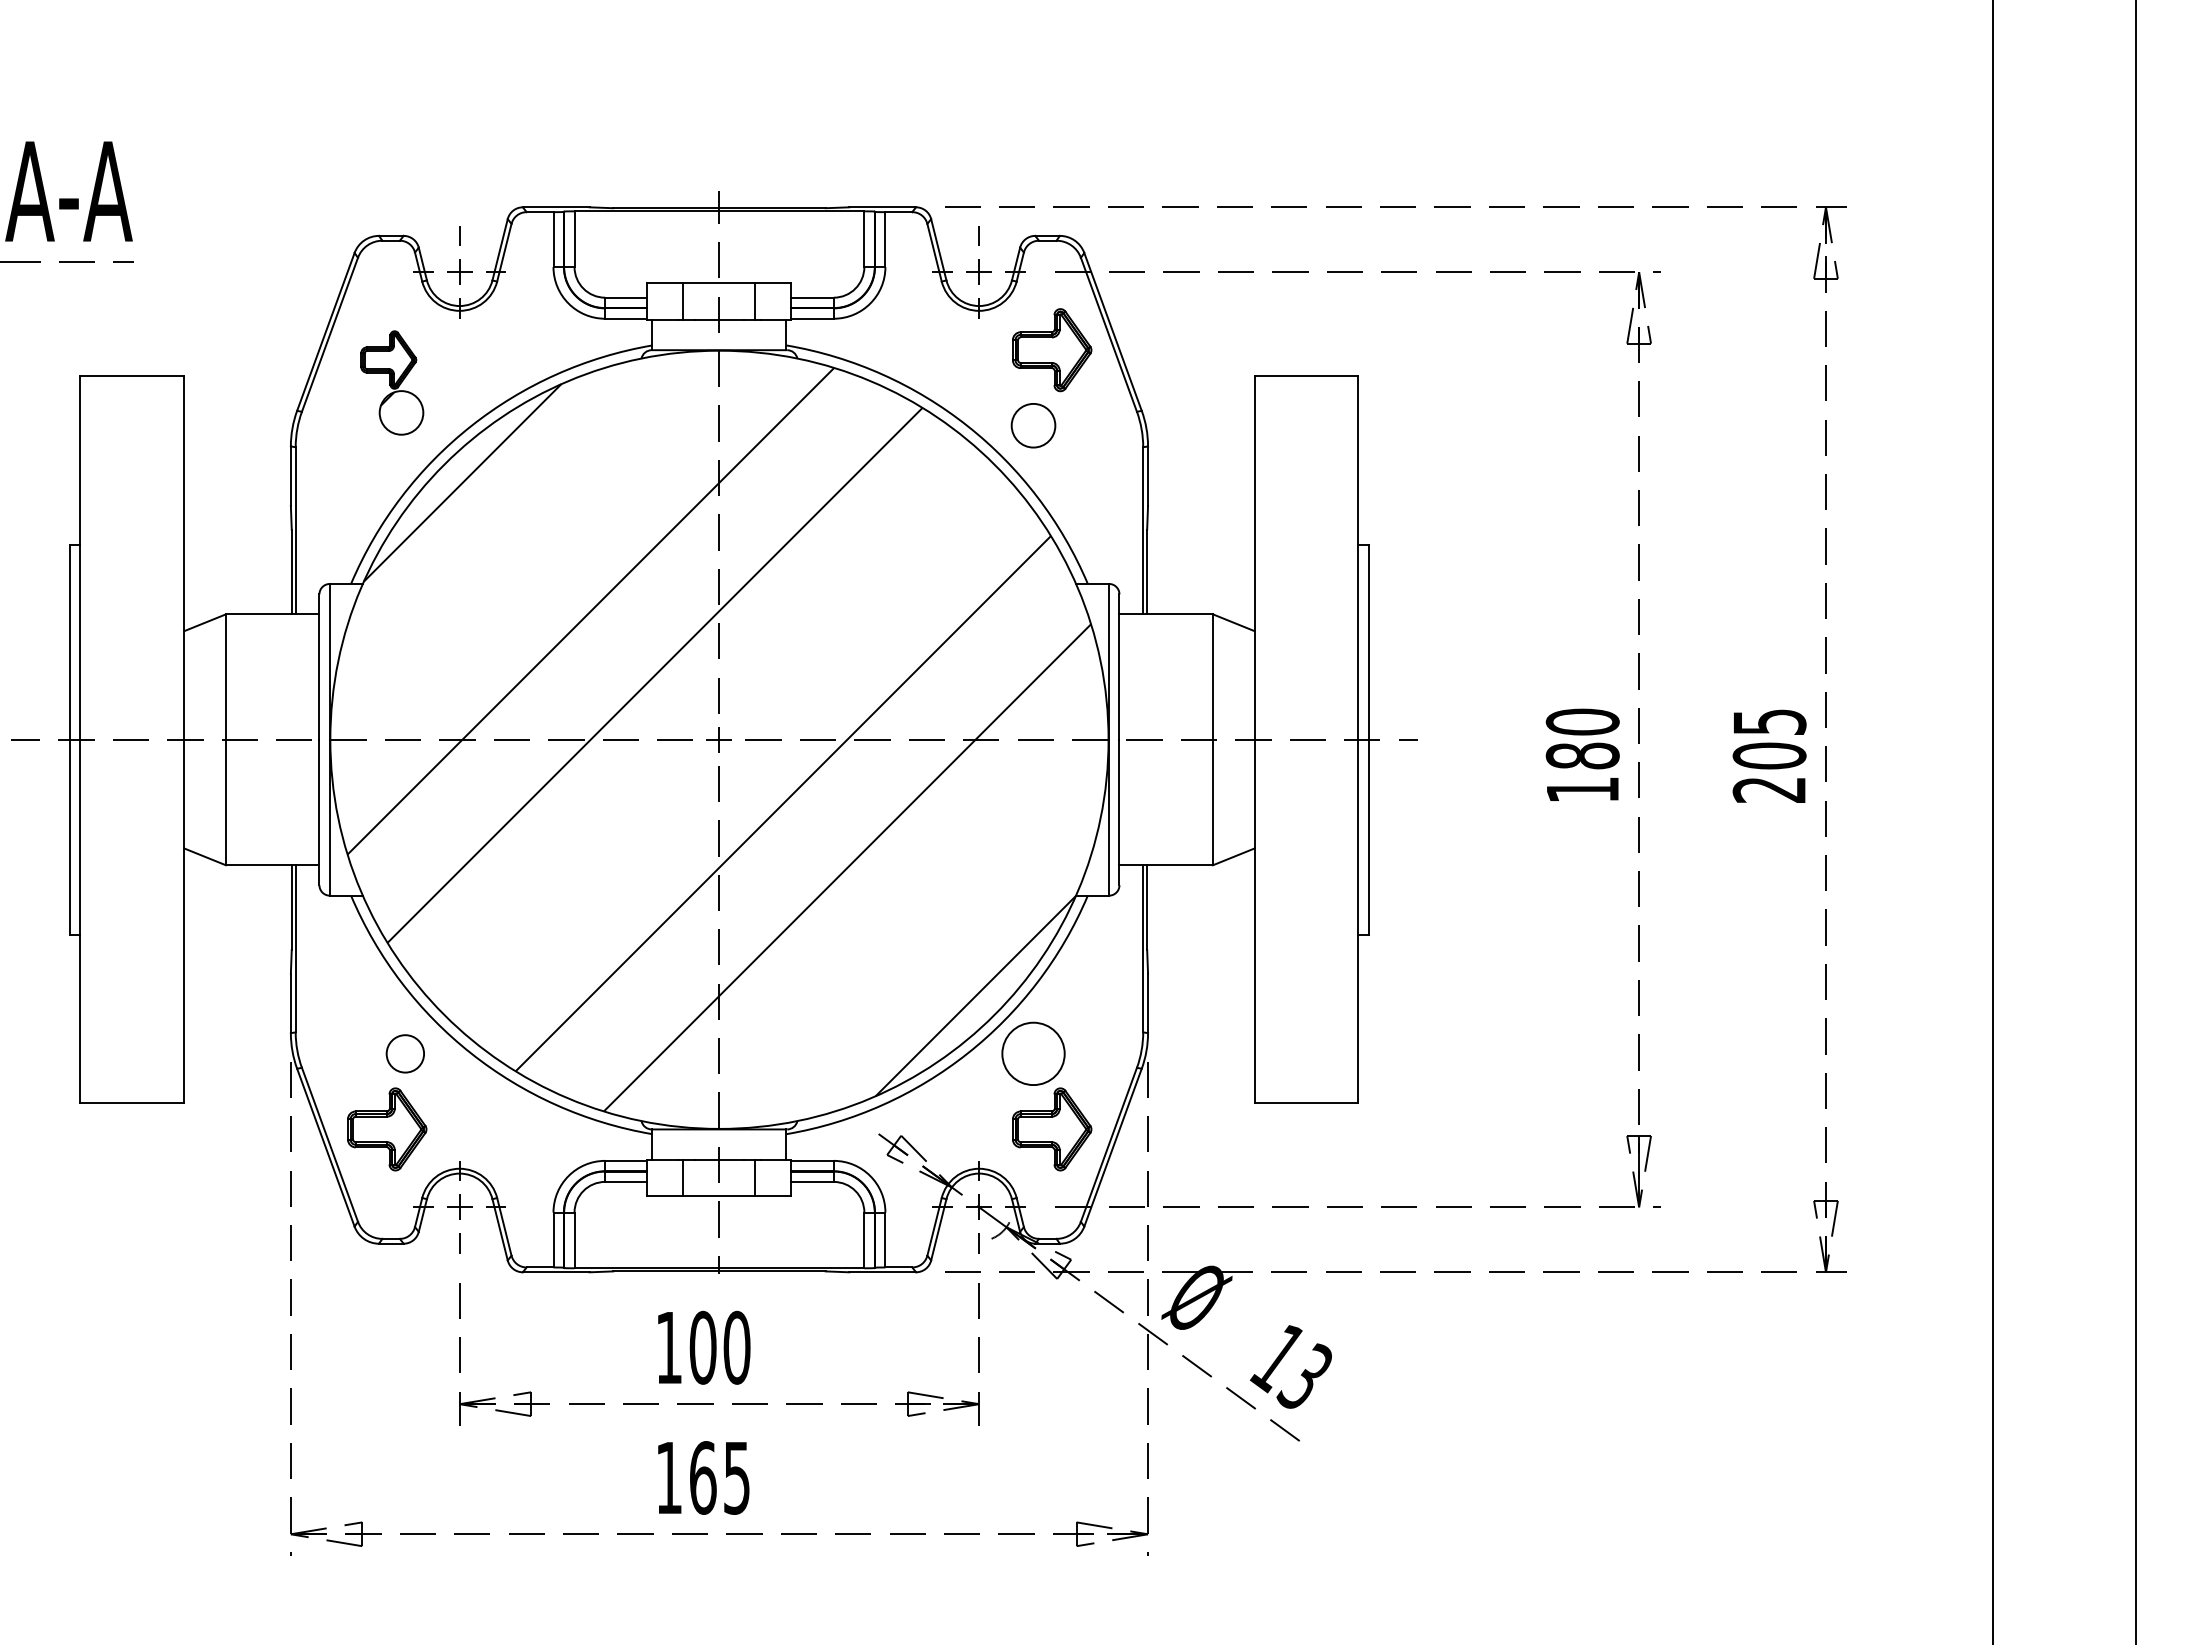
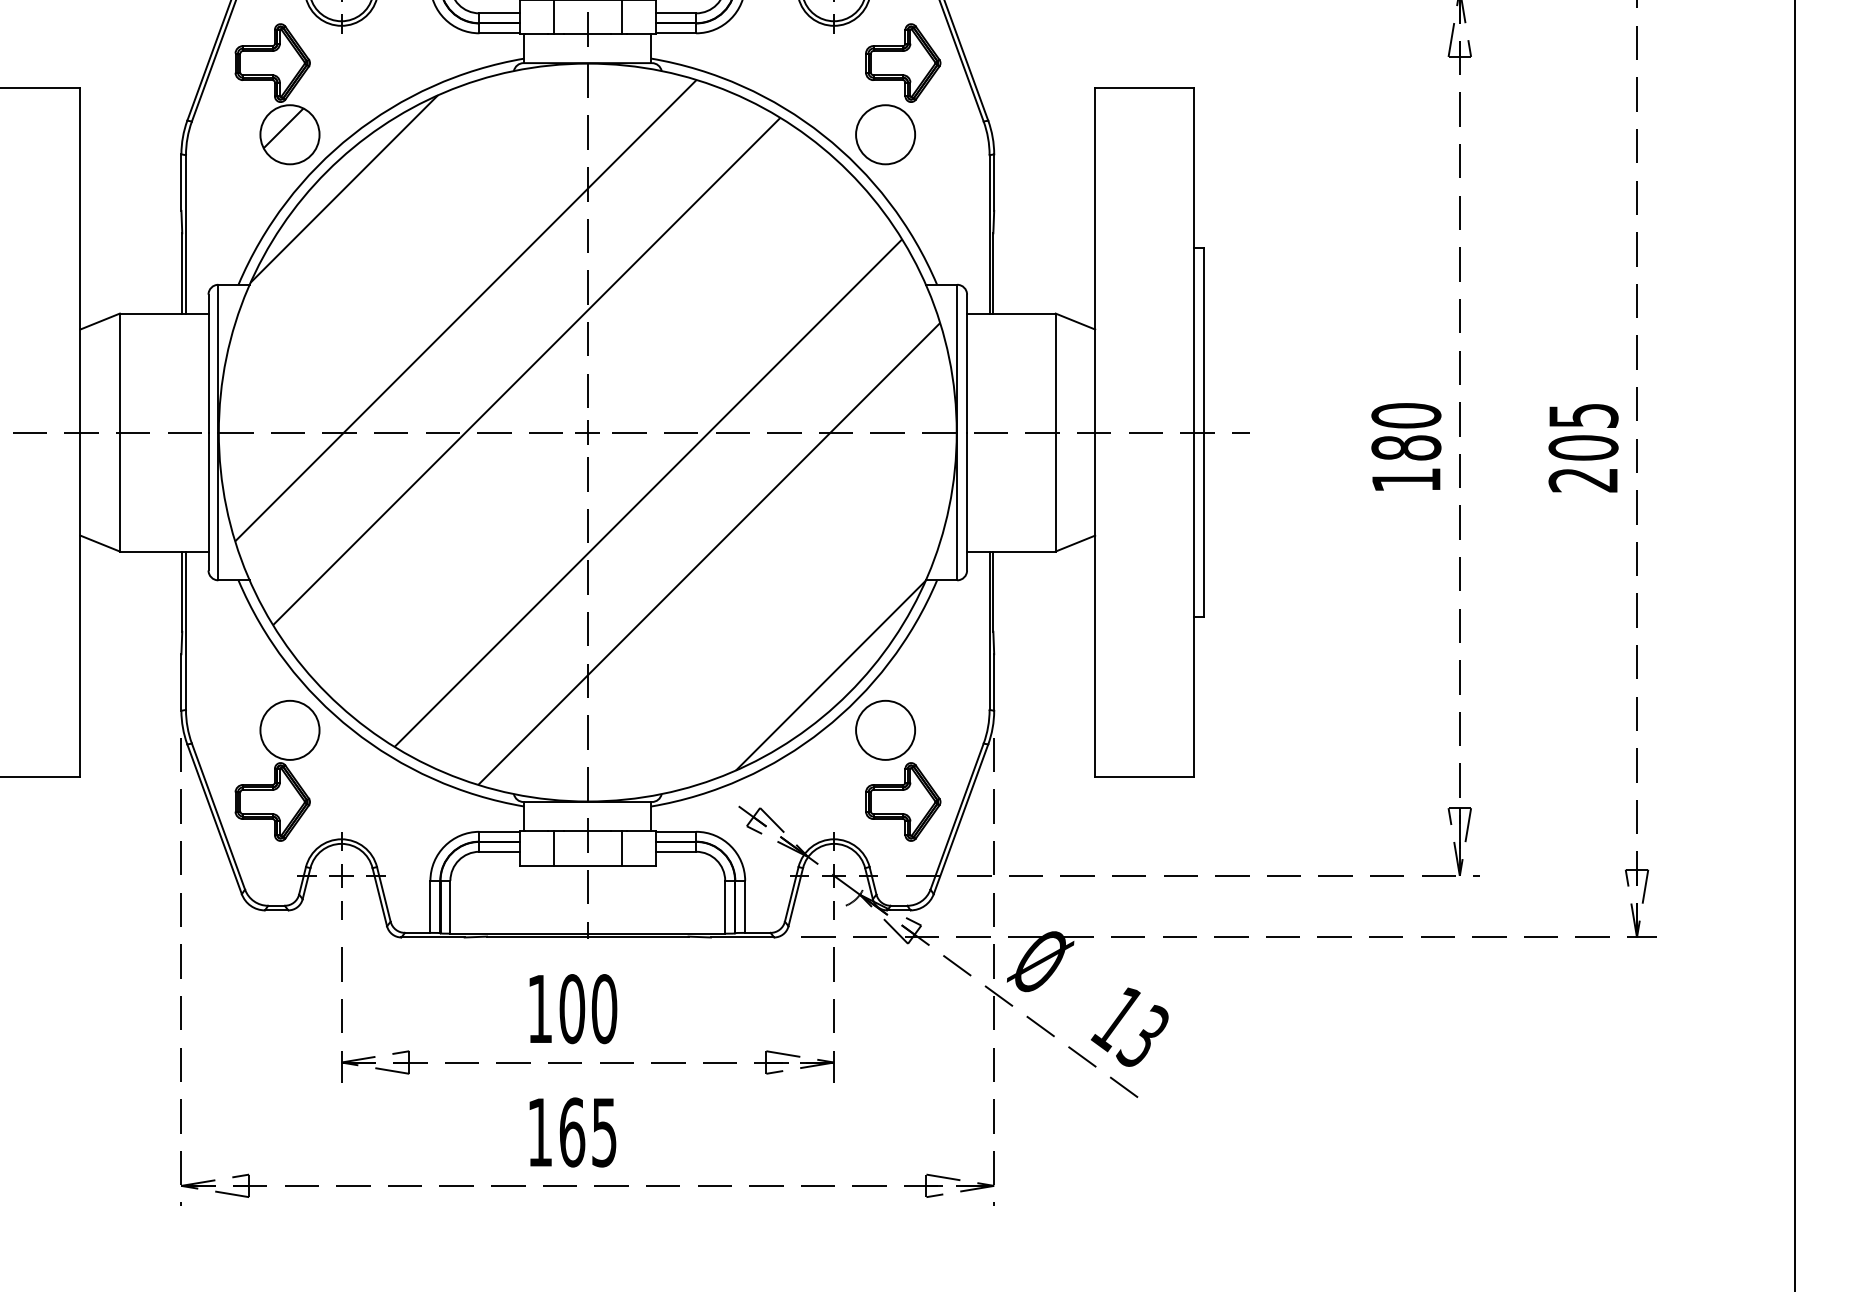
part: (392, 382) -> (277, 93), size x1.43
circle: (1033, 425) -> (885, 134), size x1.43
circle: (405, 1053) -> (290, 730), size x1.67

